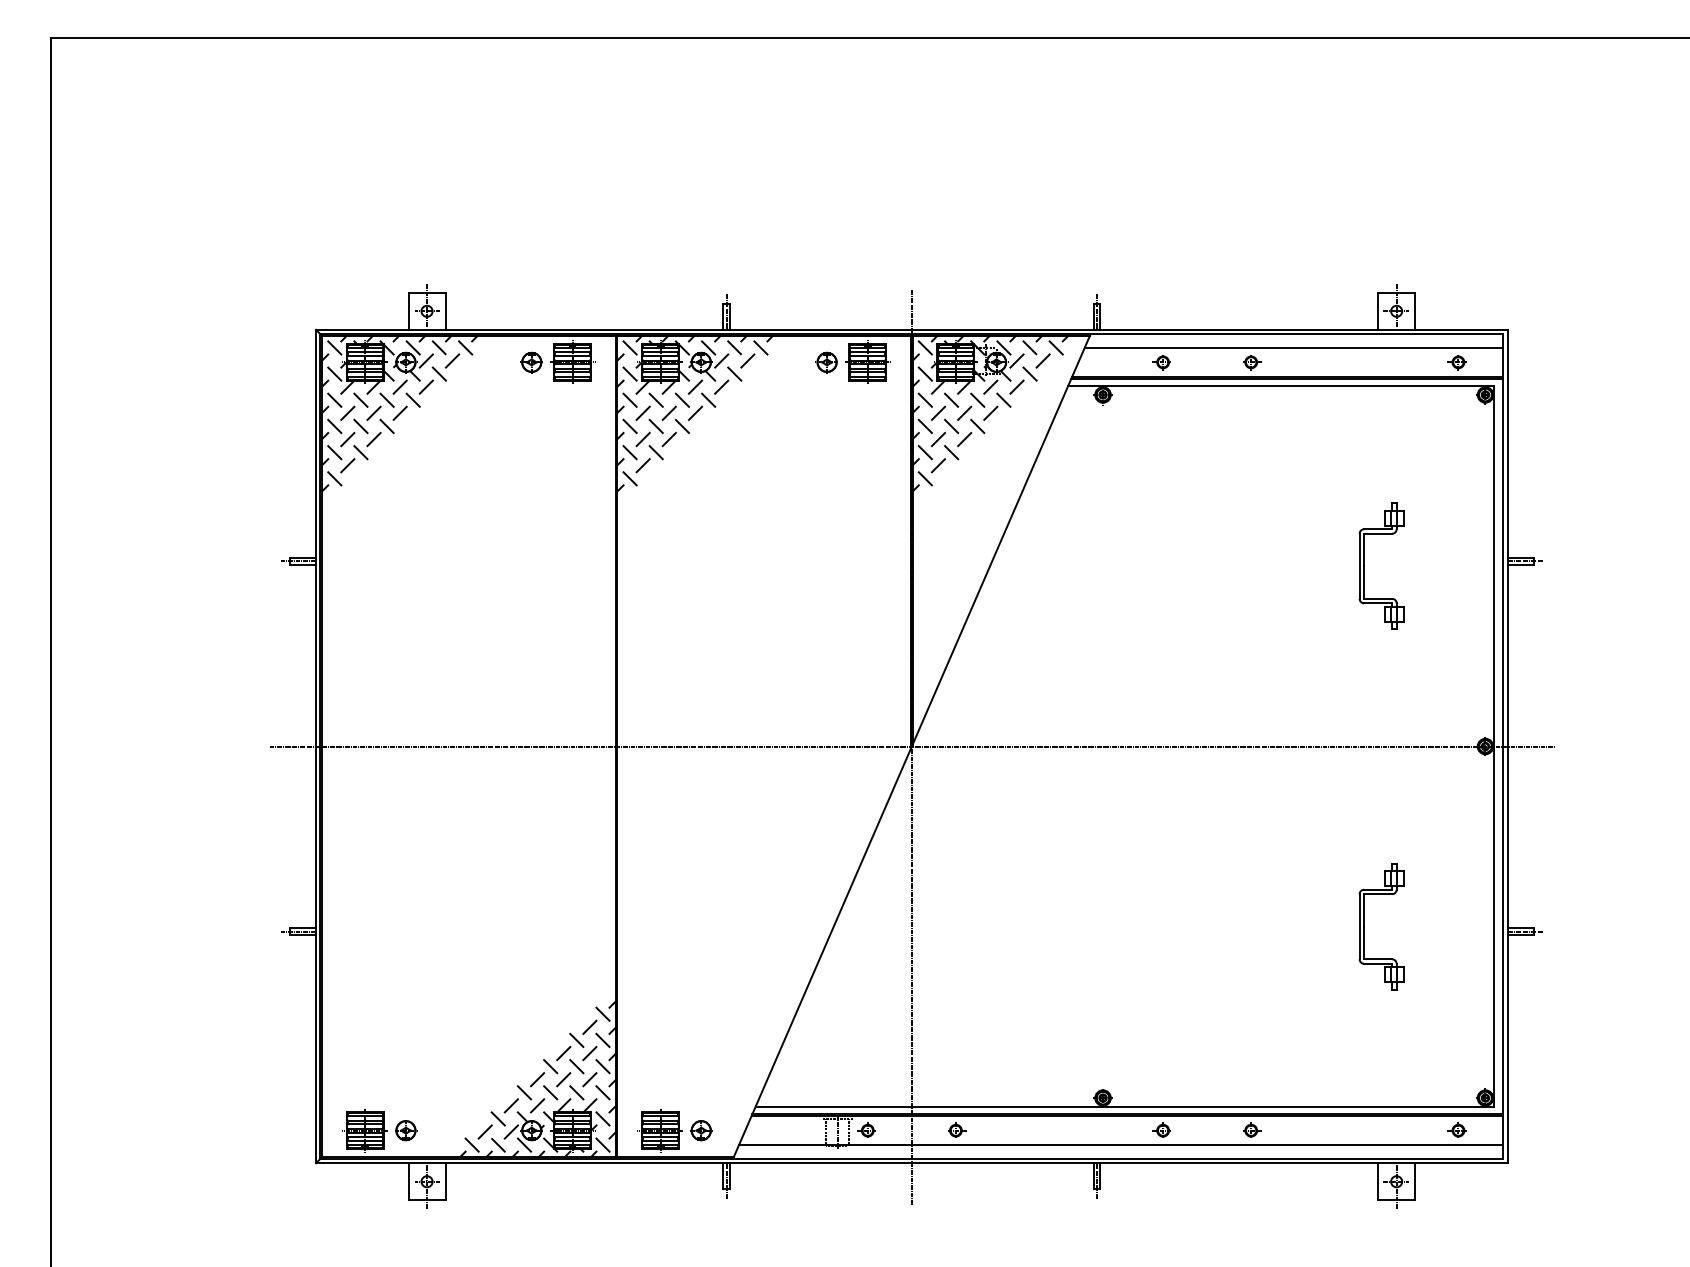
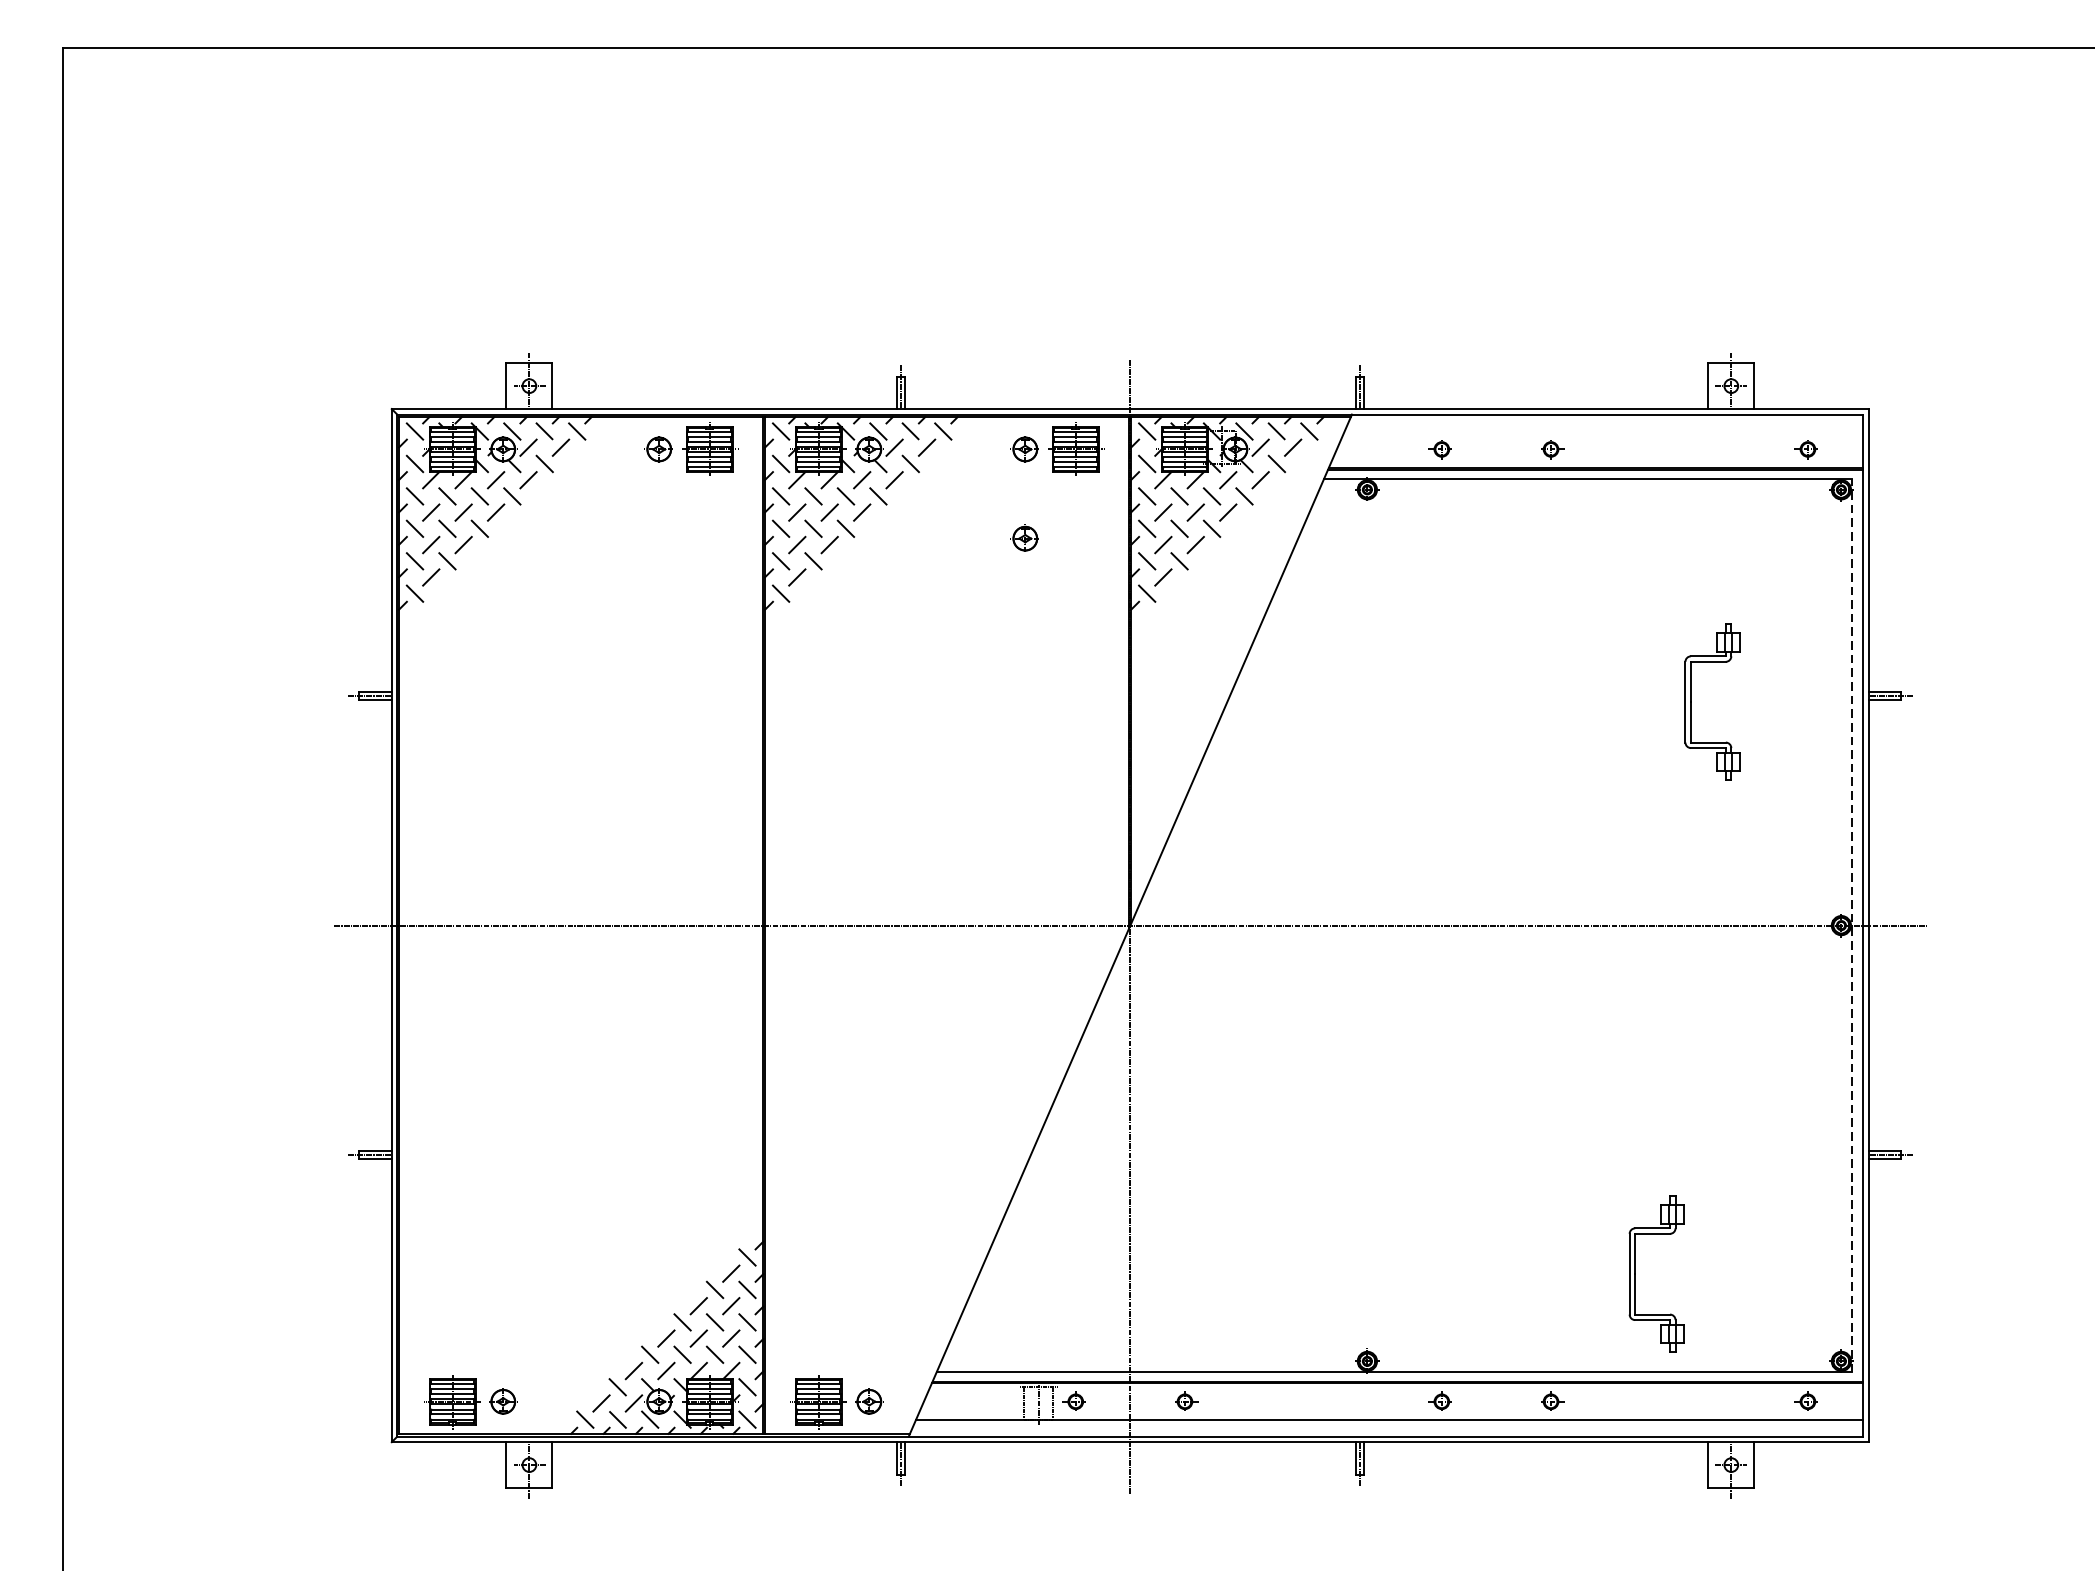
line: (1293, 347) -> (1603, 430), removed
part: (826, 434) -> (1024, 538), added
line: (1494, 746) -> (1852, 925), solid -> dashed
part: (1364, 926) -> (1635, 1273), moved

